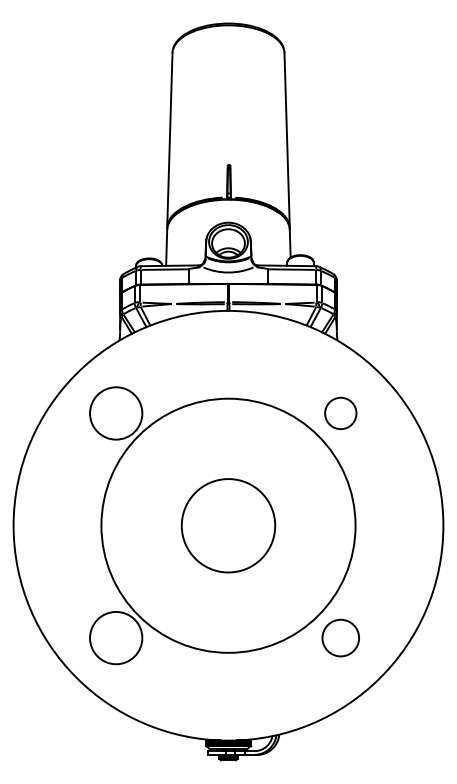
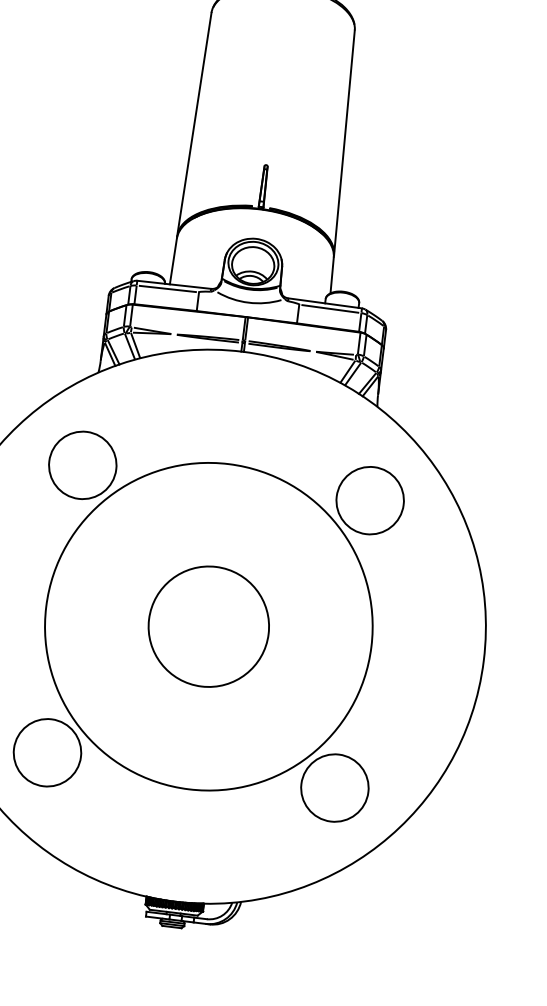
circle: (340, 413) -> (369, 500), size x1.67
circle: (340, 637) -> (334, 787), size x1.43

